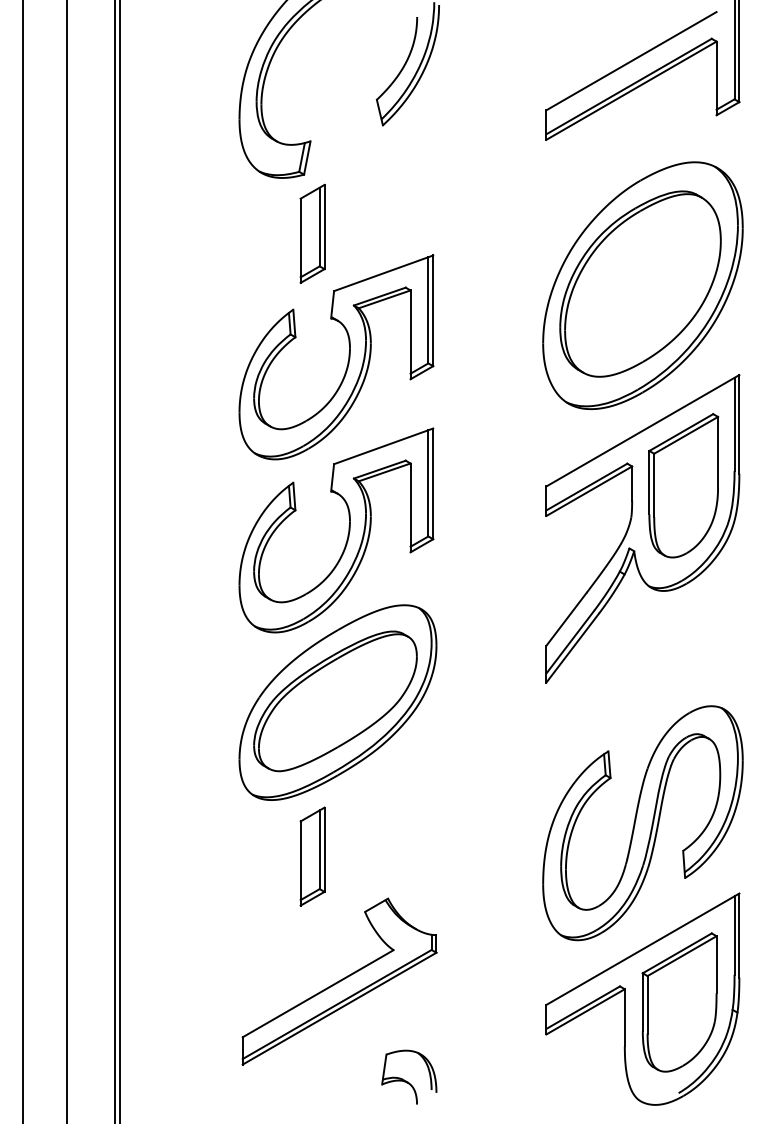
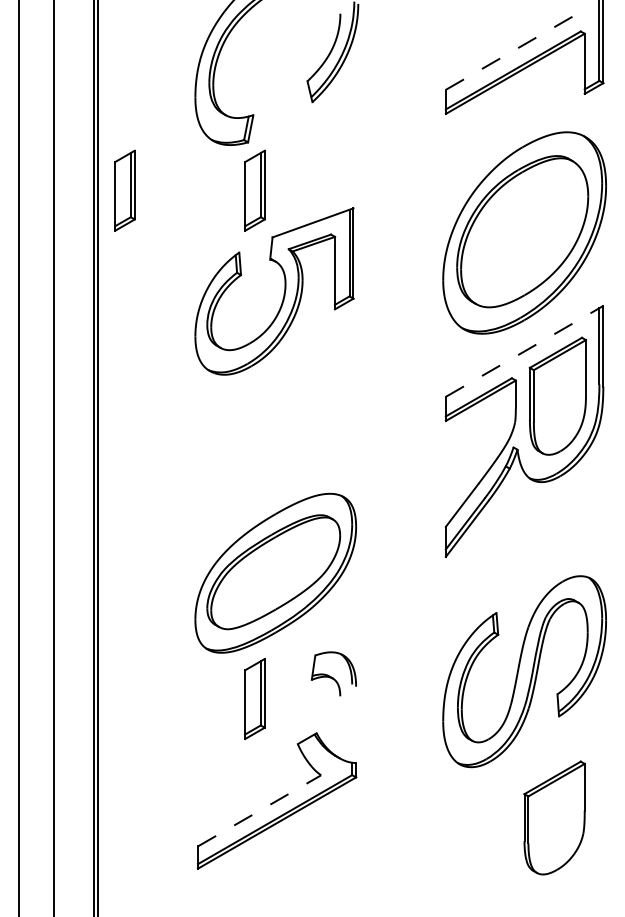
line: (631, 60) -> (515, 49), solid -> dashed
part: (152, 233) -> (124, 190), added
line: (642, 430) -> (524, 351), solid -> dashed
part: (347, 533) -> (283, 435), removed
line: (319, 993) -> (260, 810), solid -> dashed
part: (642, 999) -> (524, 815), removed
part: (408, 1076) -> (333, 673), moved

